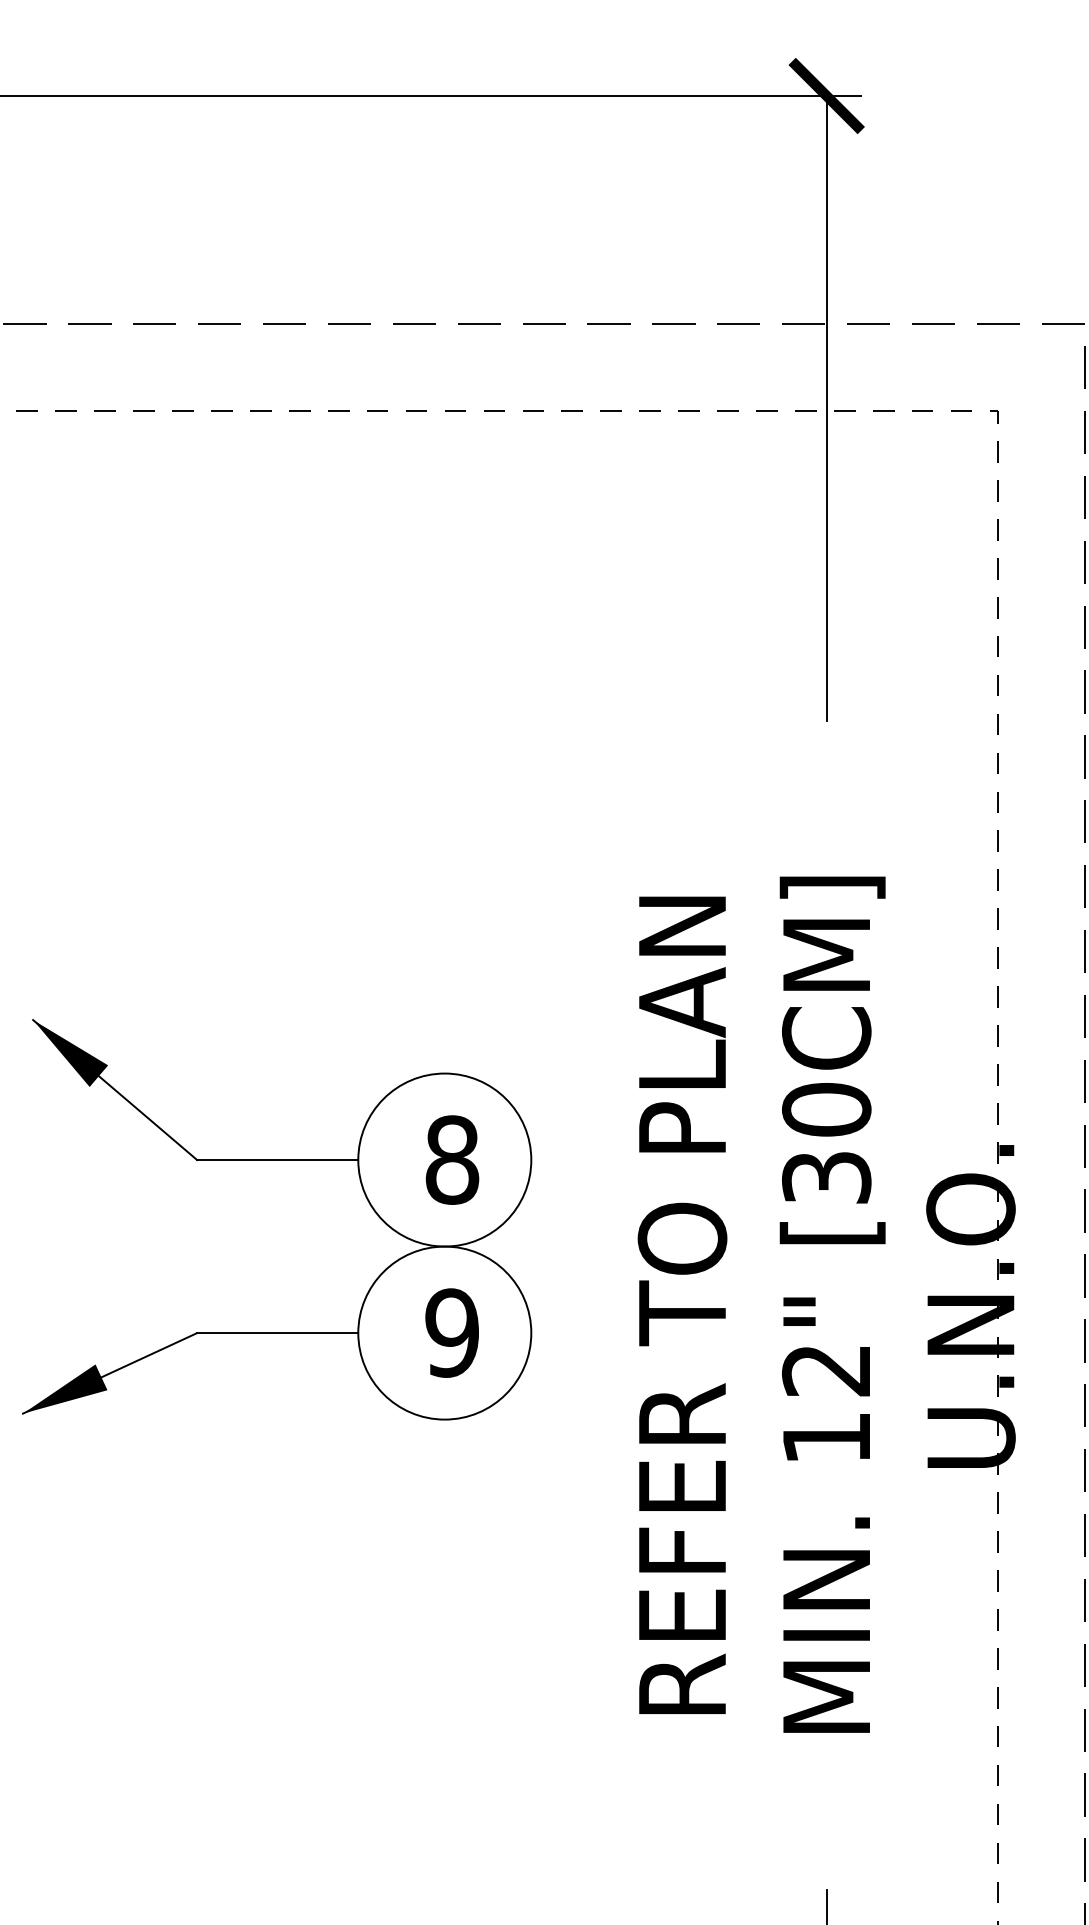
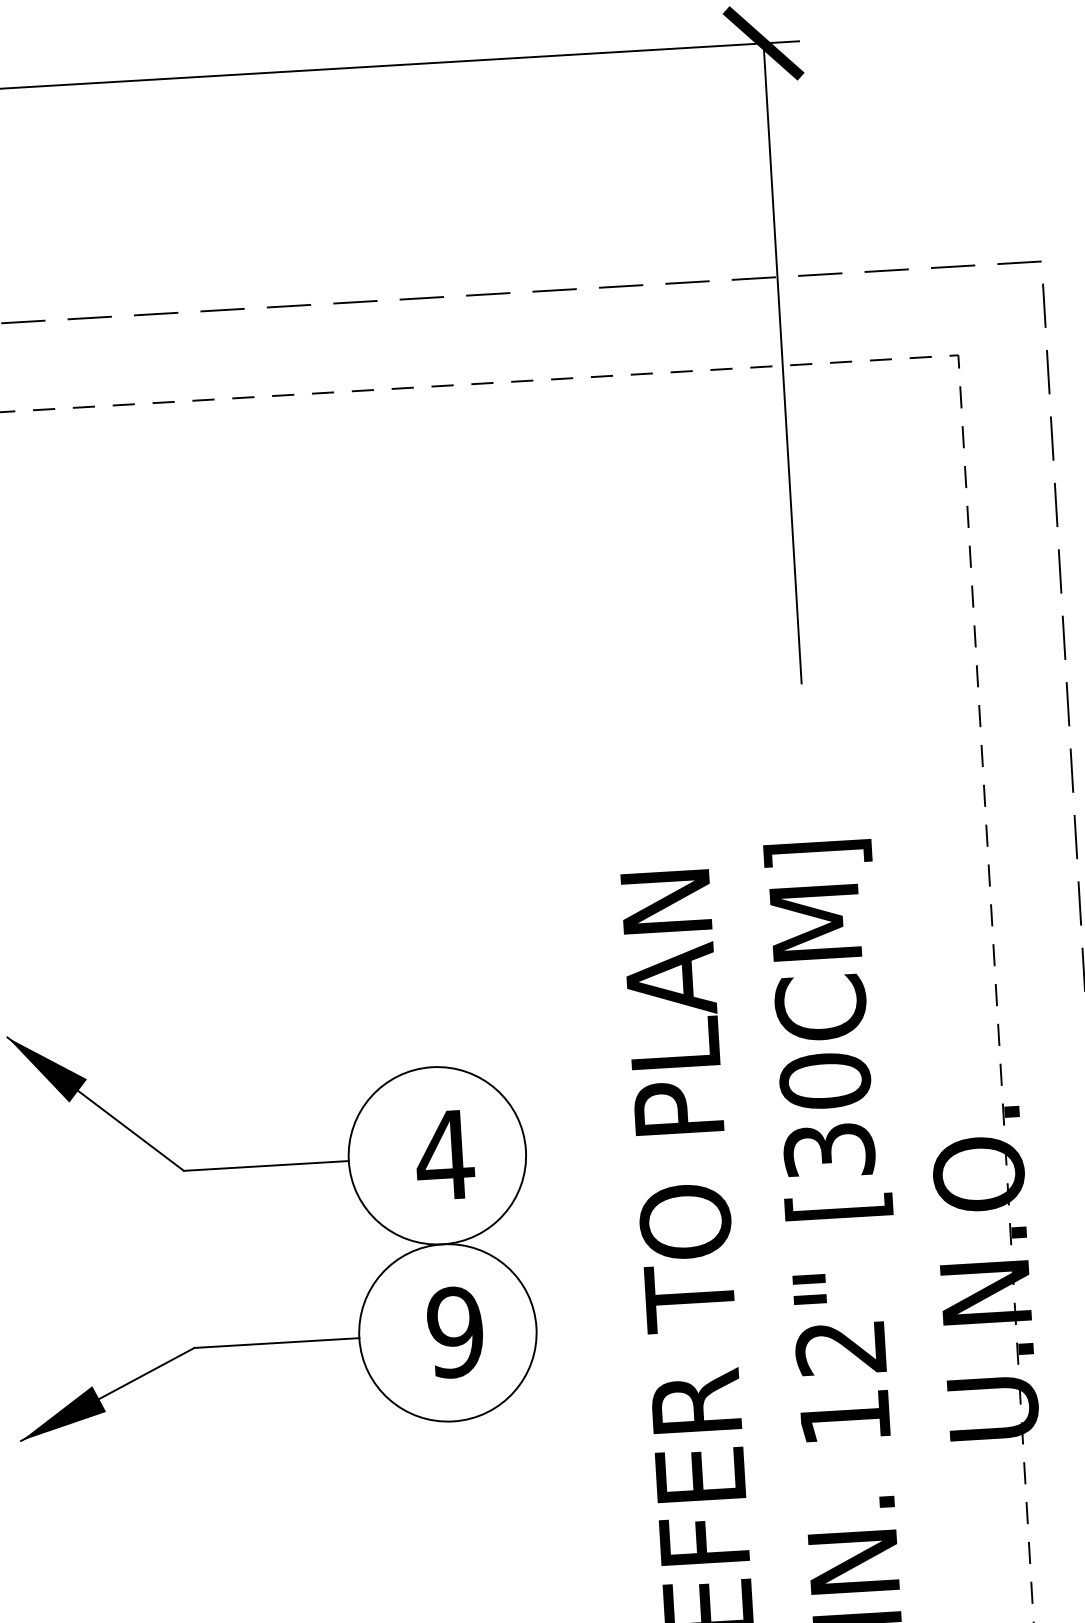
text: (451, 1159) -> (444, 1154), 8 -> 4

